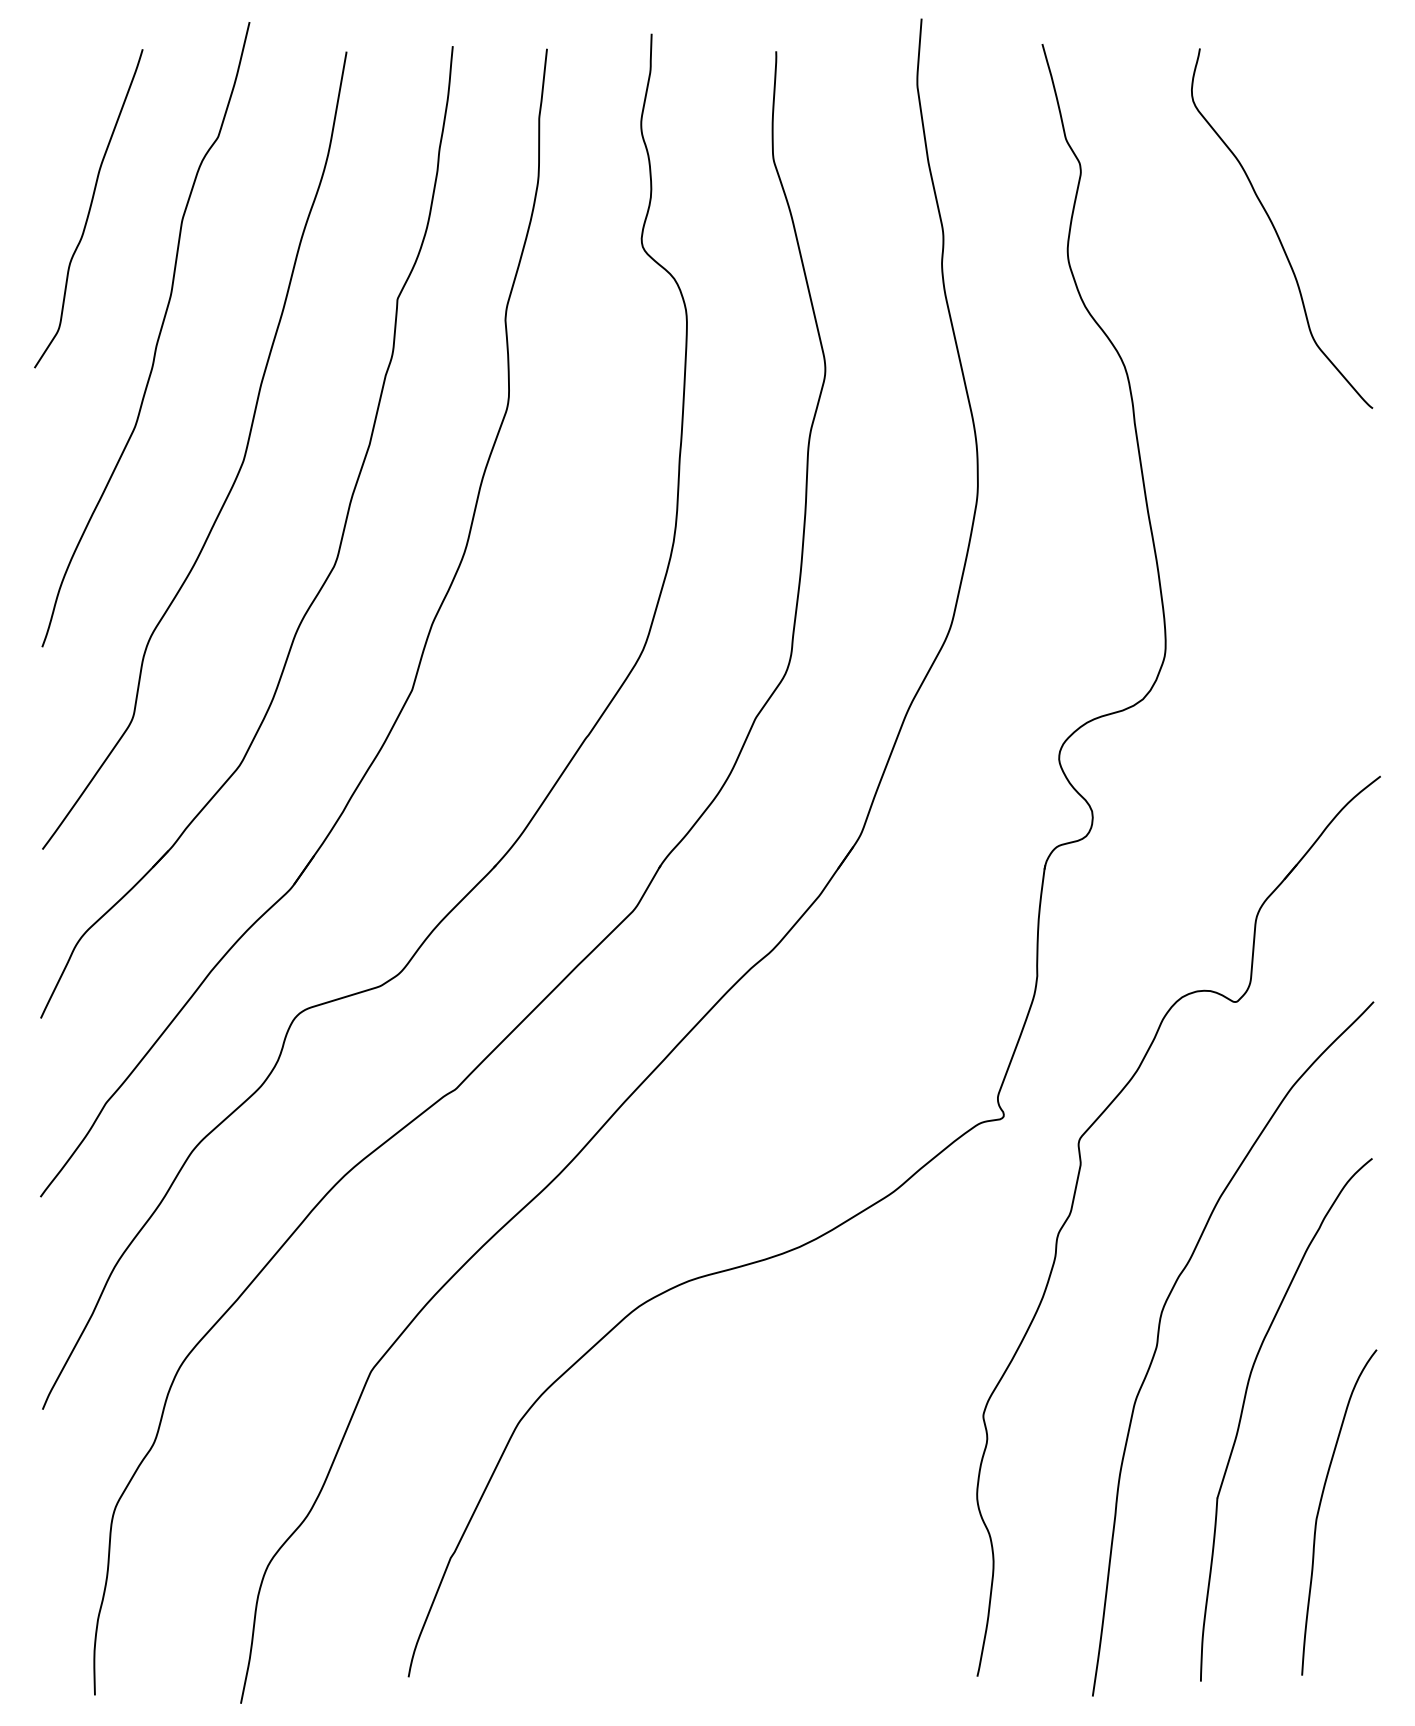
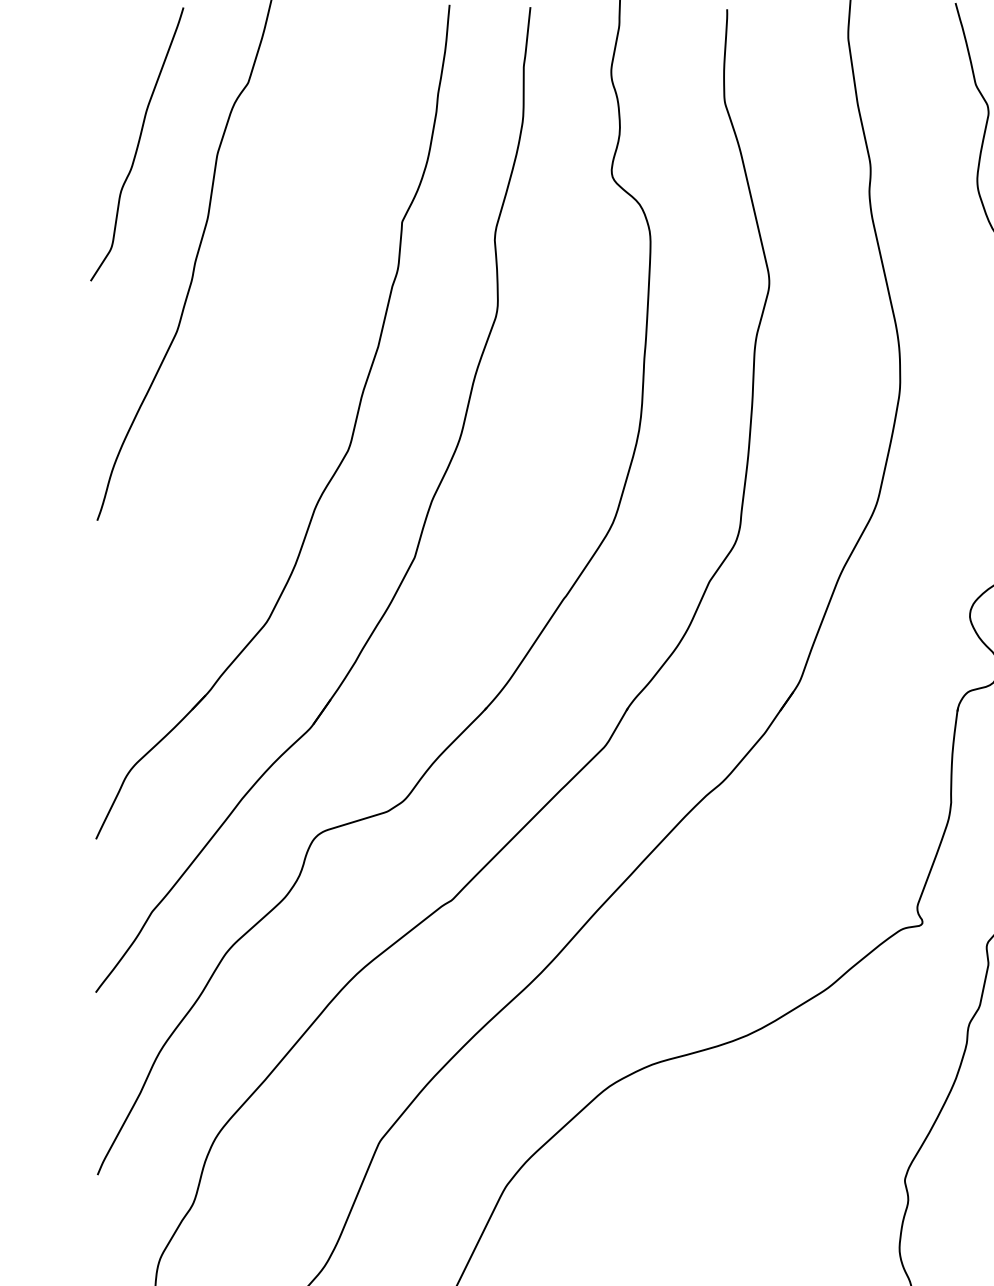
curve: (239, 467) -> (266, 366), removed

